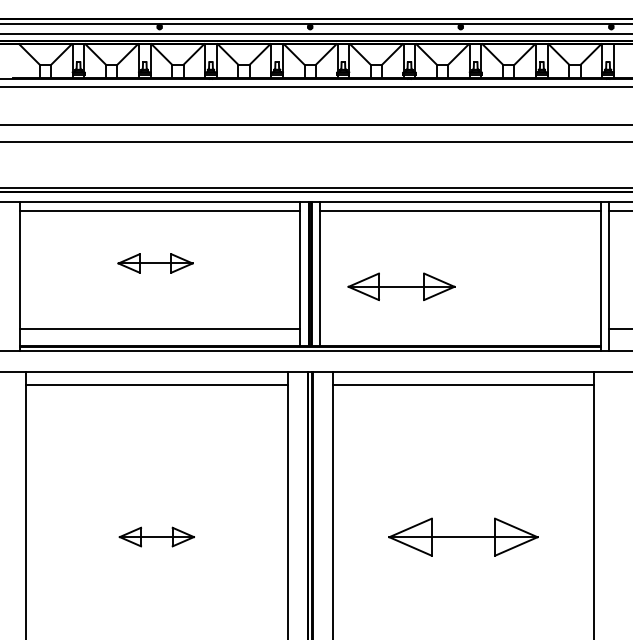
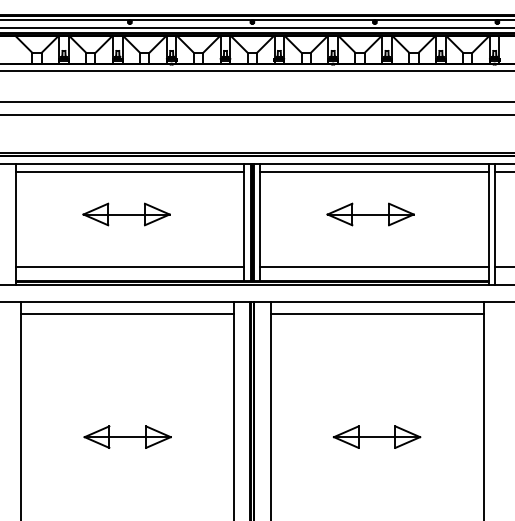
part: (155, 263) -> (126, 214), size x1.43
part: (401, 286) -> (370, 214), moved
line: (460, 328) -> (374, 267), added
part: (156, 536) -> (127, 436), size x1.43
part: (462, 536) -> (376, 436), size x0.71

